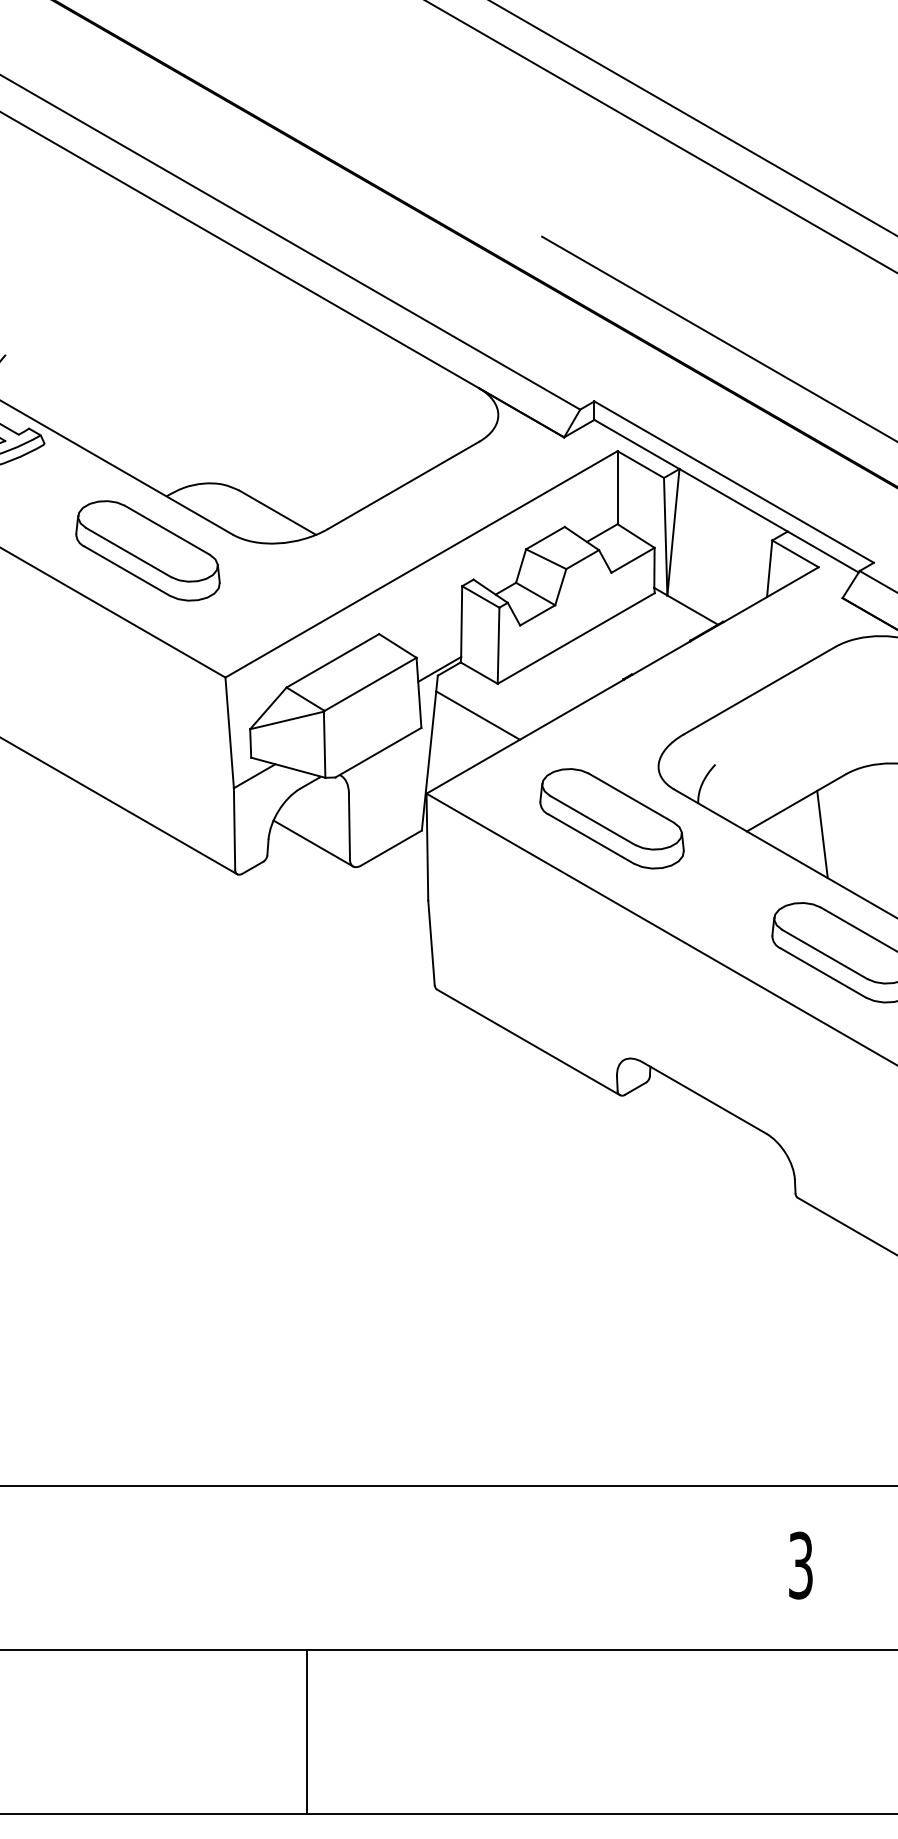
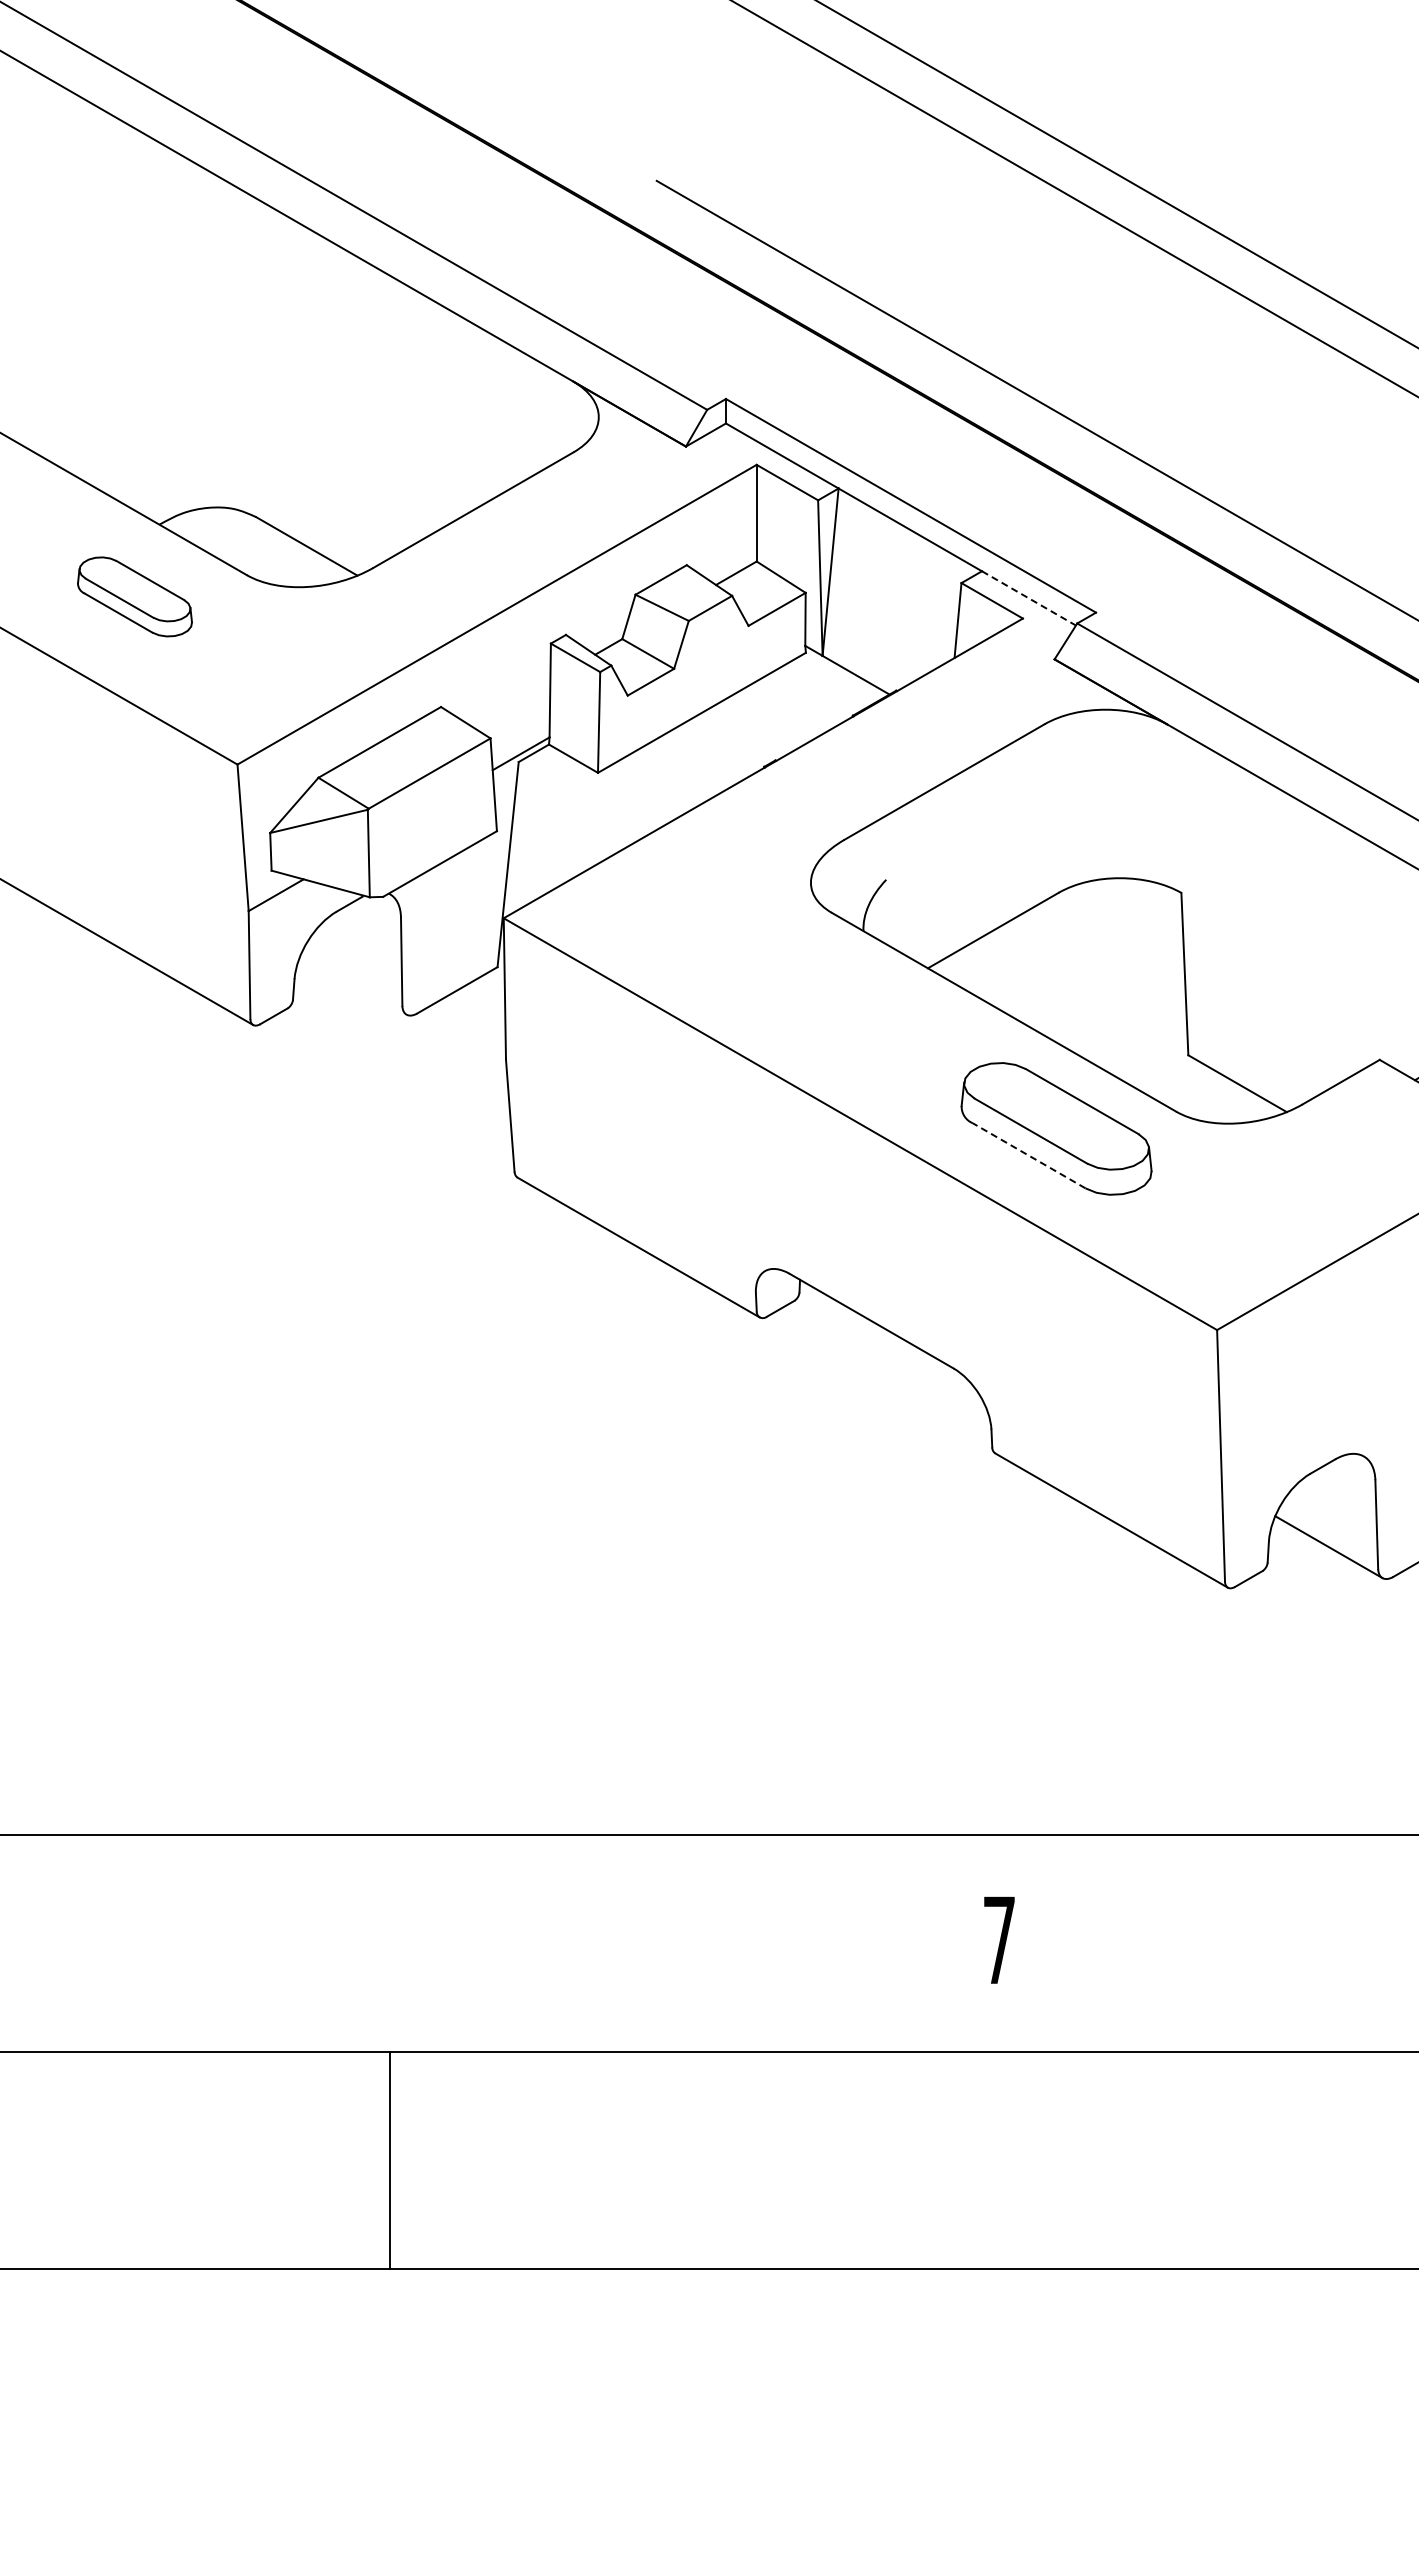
part: (147, 550) -> (134, 596), size x0.6
line: (823, 552) -> (1029, 598), solid -> dashed
line: (477, 715) -> (571, 814), removed
part: (612, 818) -> (749, 951), removed
line: (822, 834) -> (1027, 972), removed
line: (313, 842) -> (353, 983), removed
line: (822, 972) -> (1028, 1155), solid -> dashed
text: (800, 1565) -> (998, 1940), 3 -> 7
line: (307, 1731) -> (389, 2159), moved

